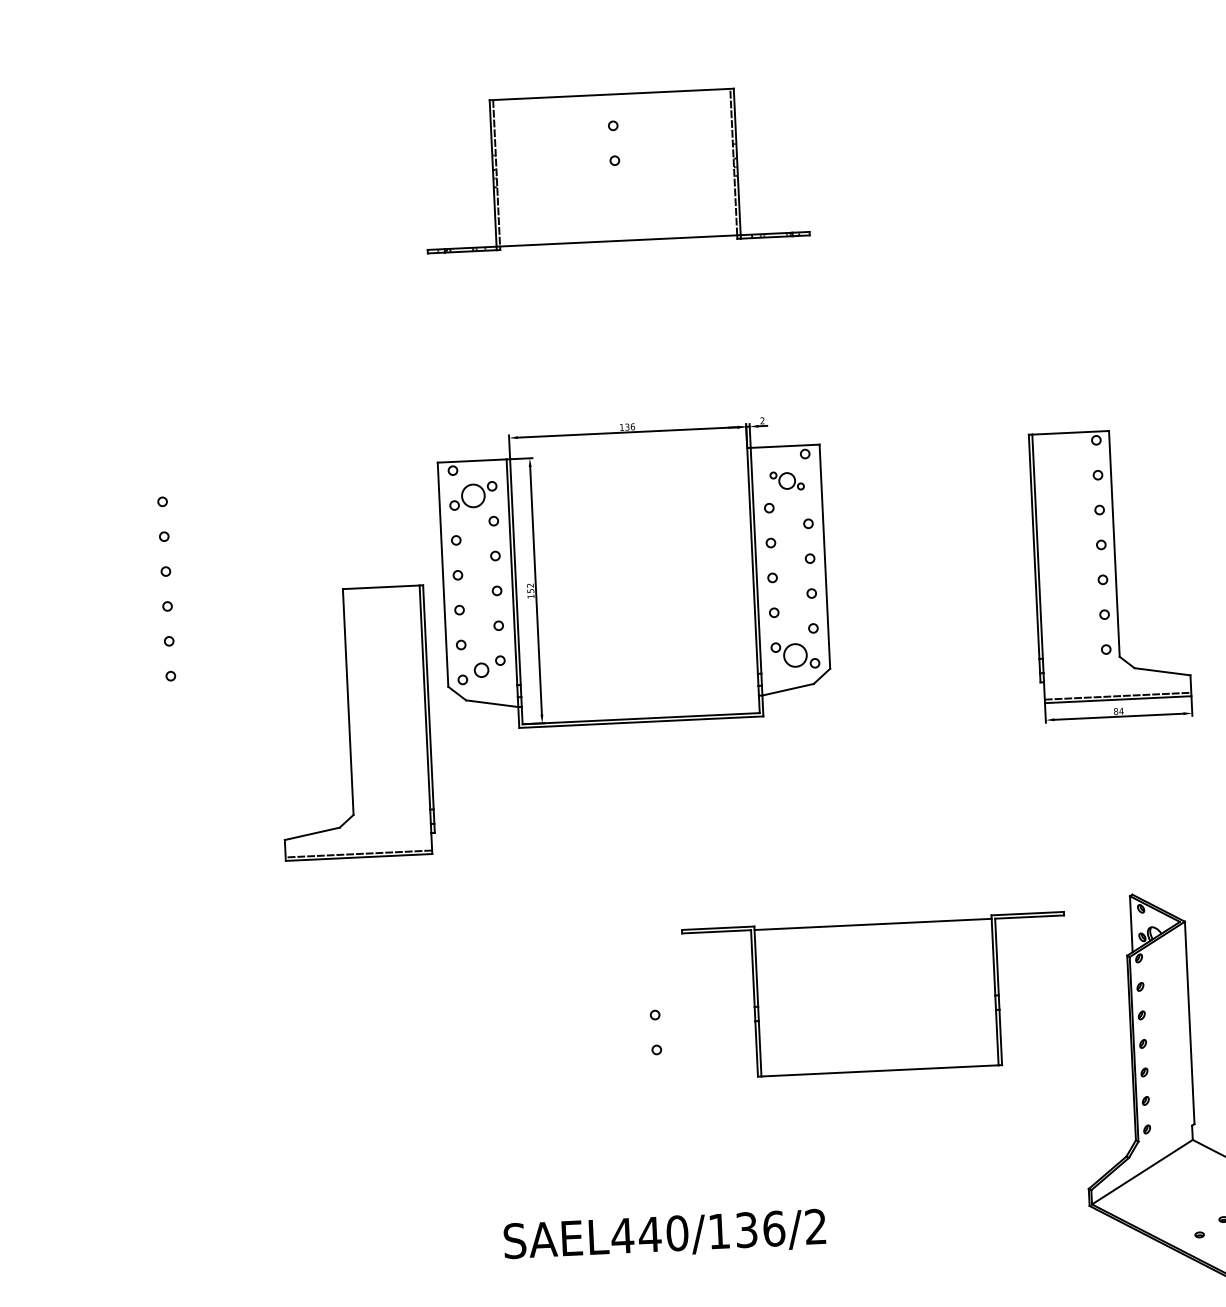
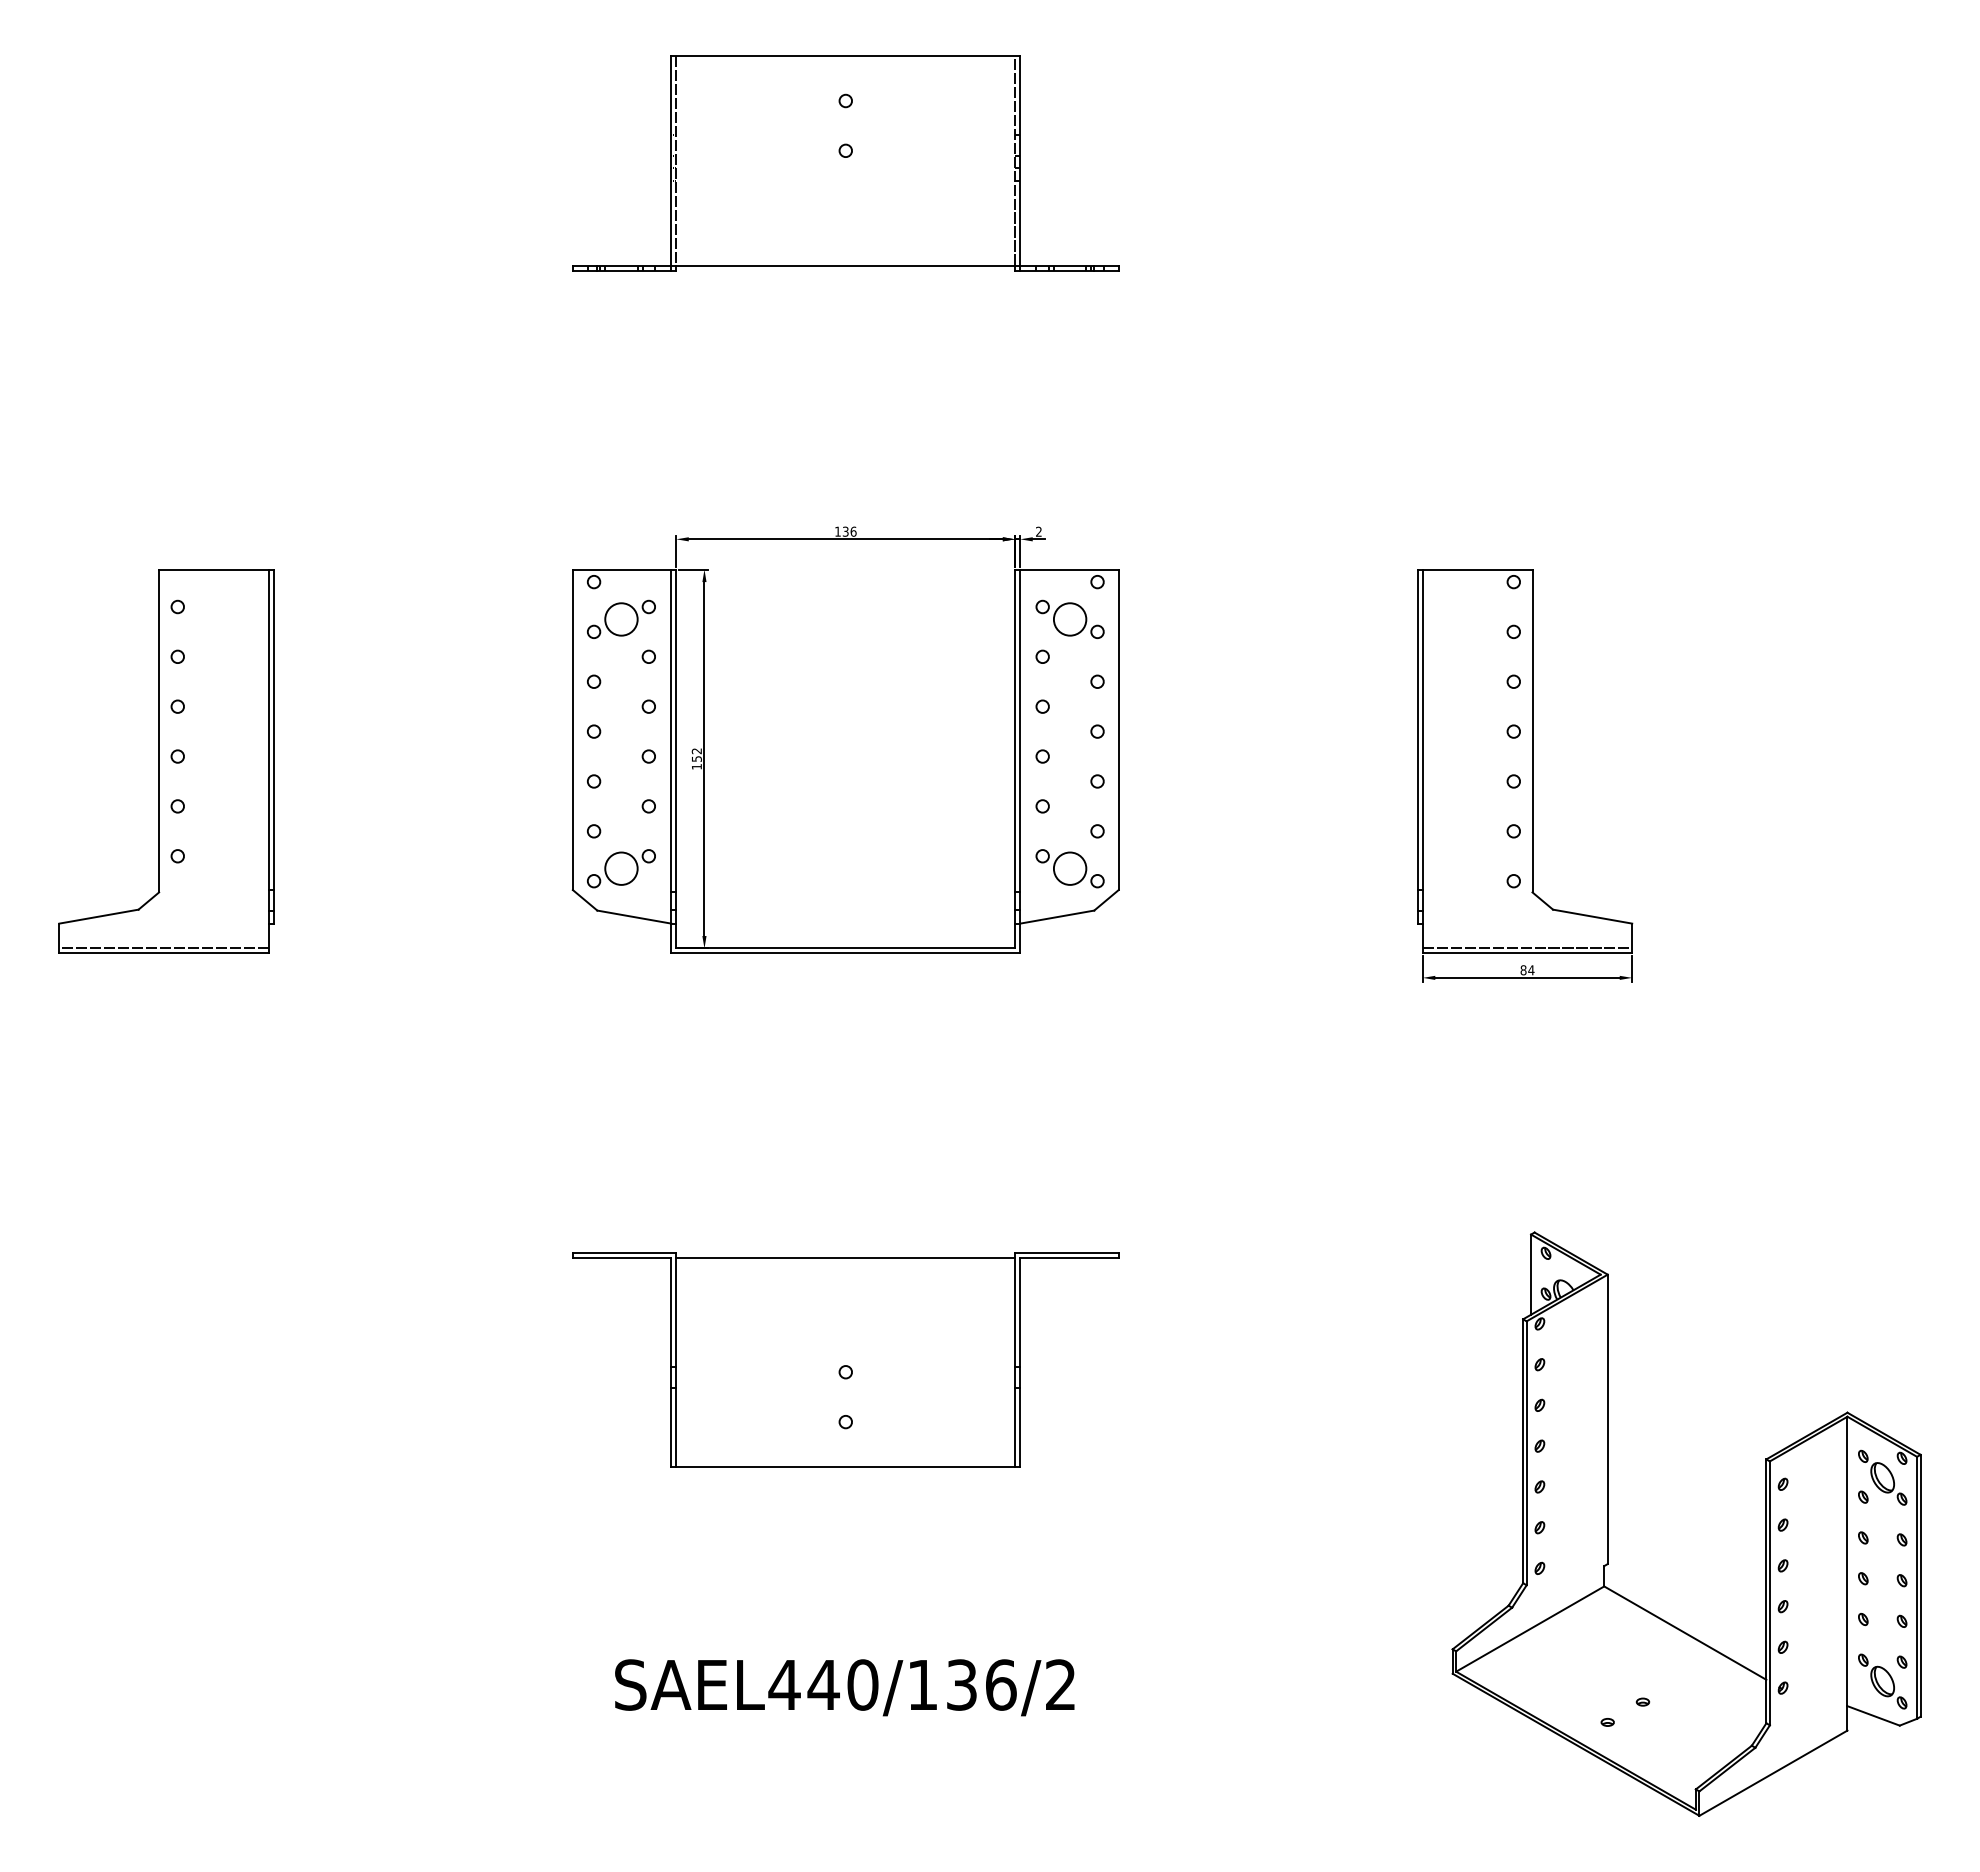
part: (786, 480) -> (1069, 618), size x1.43
circle: (481, 670) -> (621, 868), size x1.67
part: (354, 723) -> (166, 761), moved
part: (876, 995) -> (845, 1359), moved

